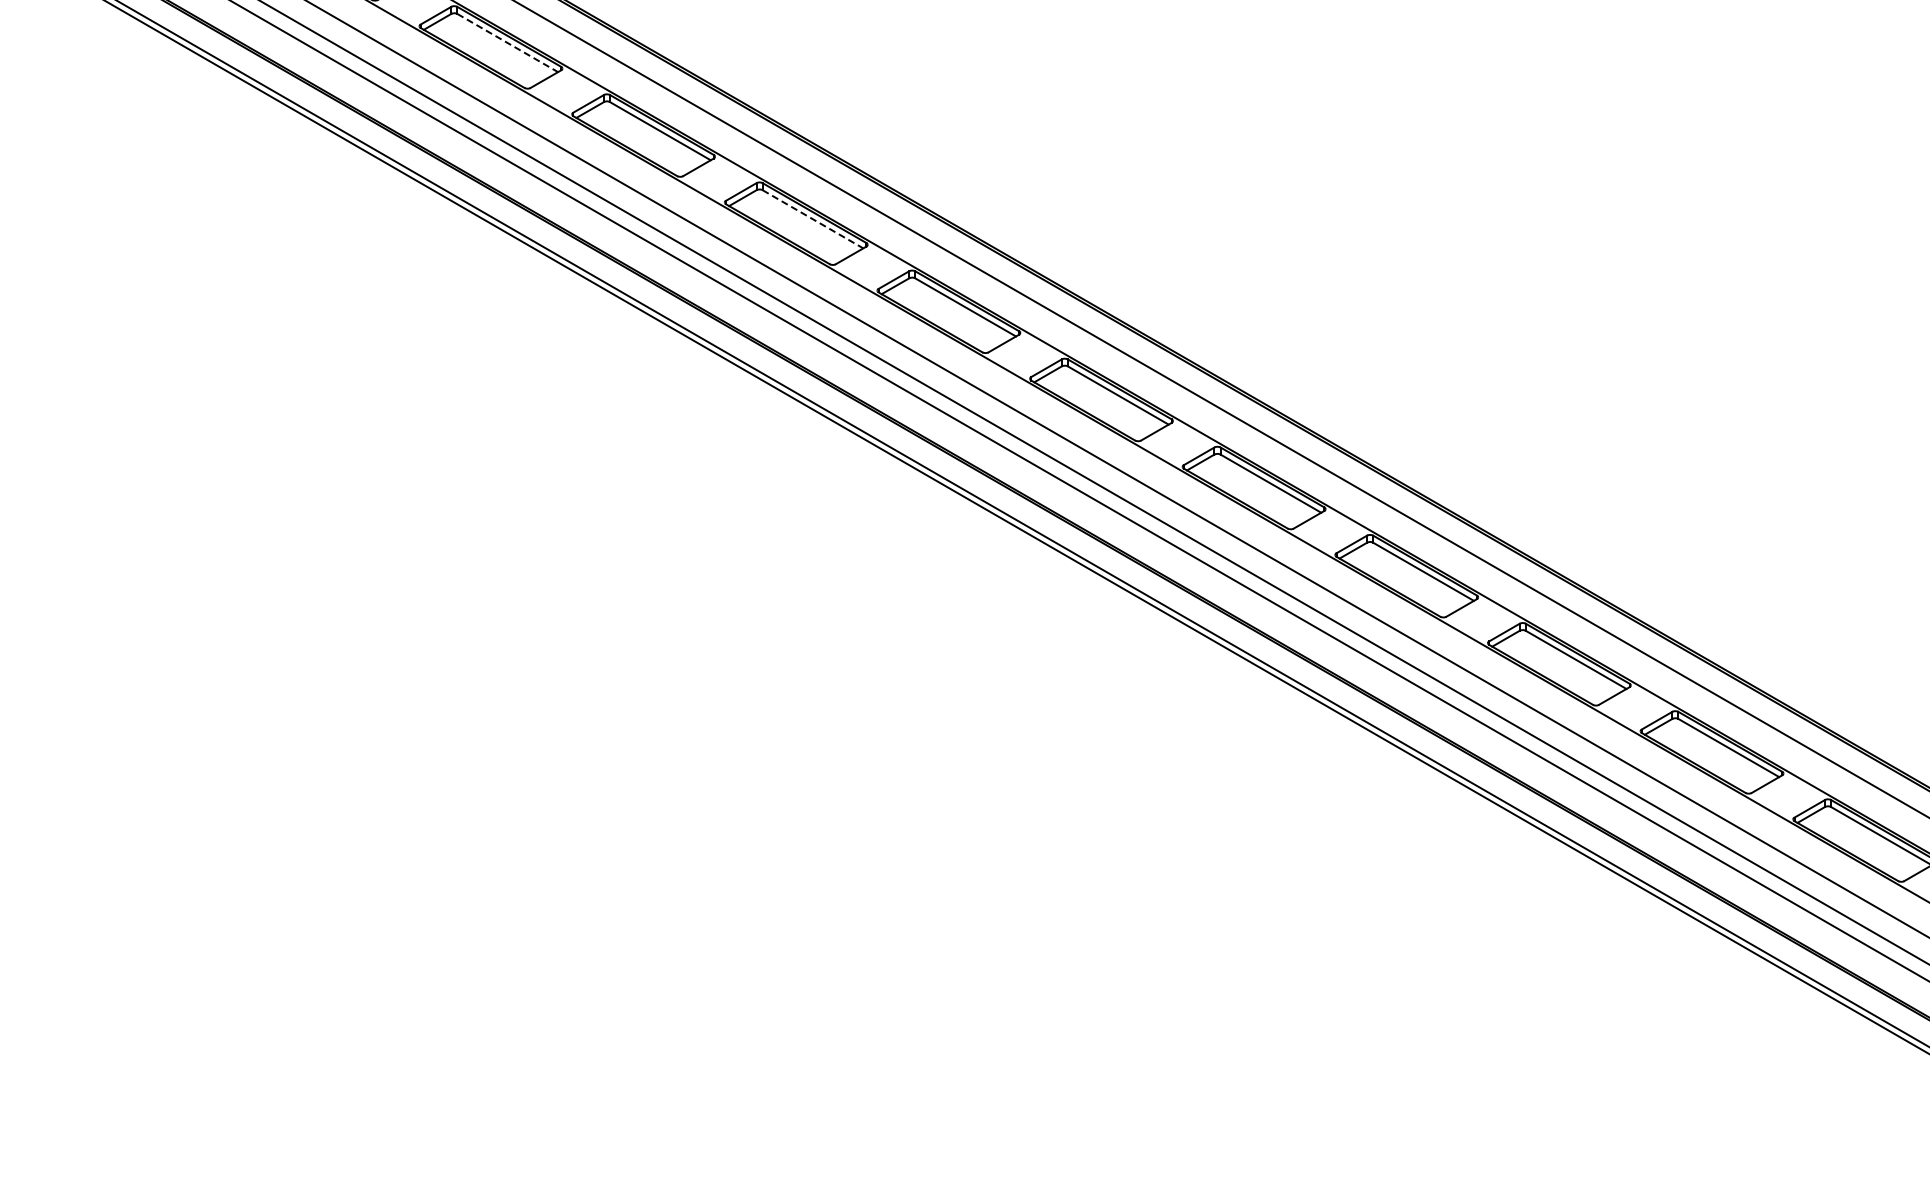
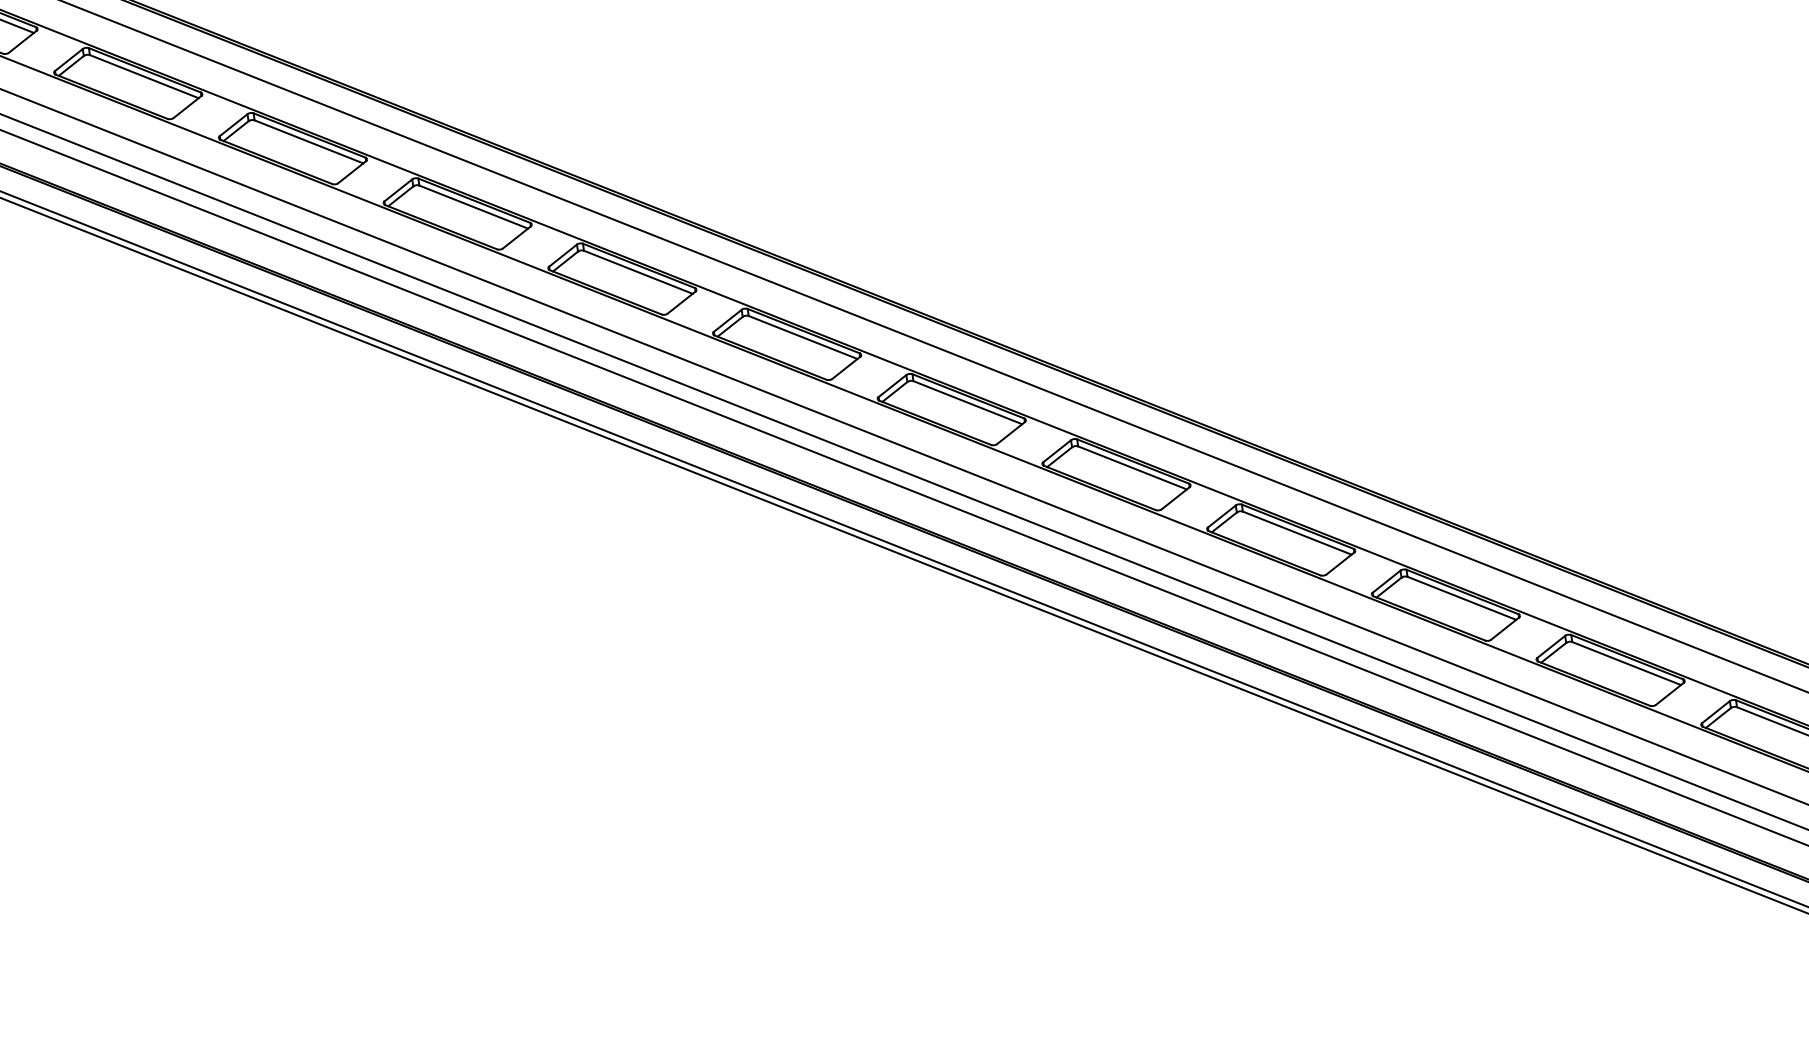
line: (508, 43) -> (309, 142), dashed -> solid
line: (813, 219) -> (638, 272), dashed -> solid

